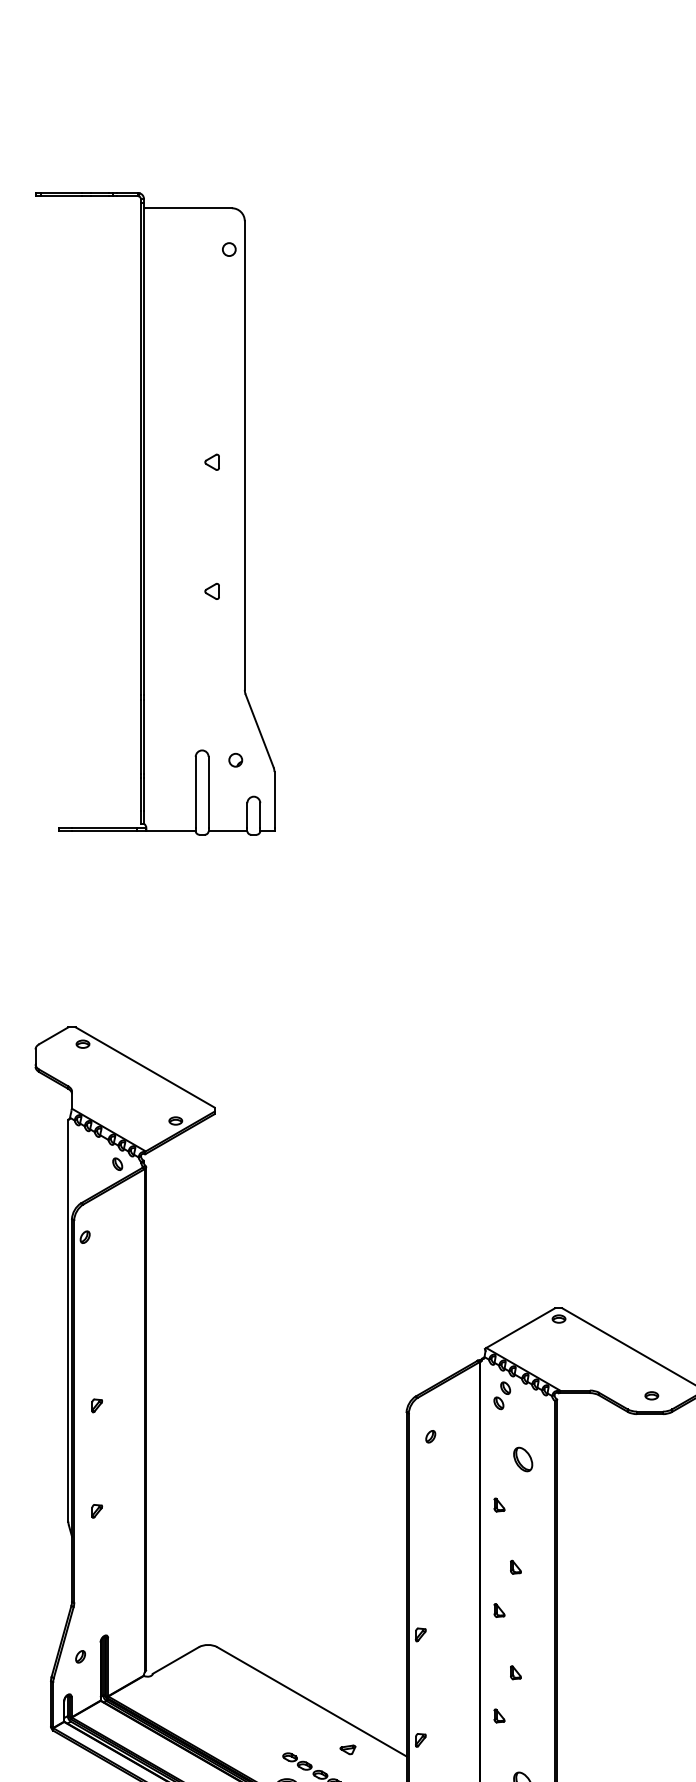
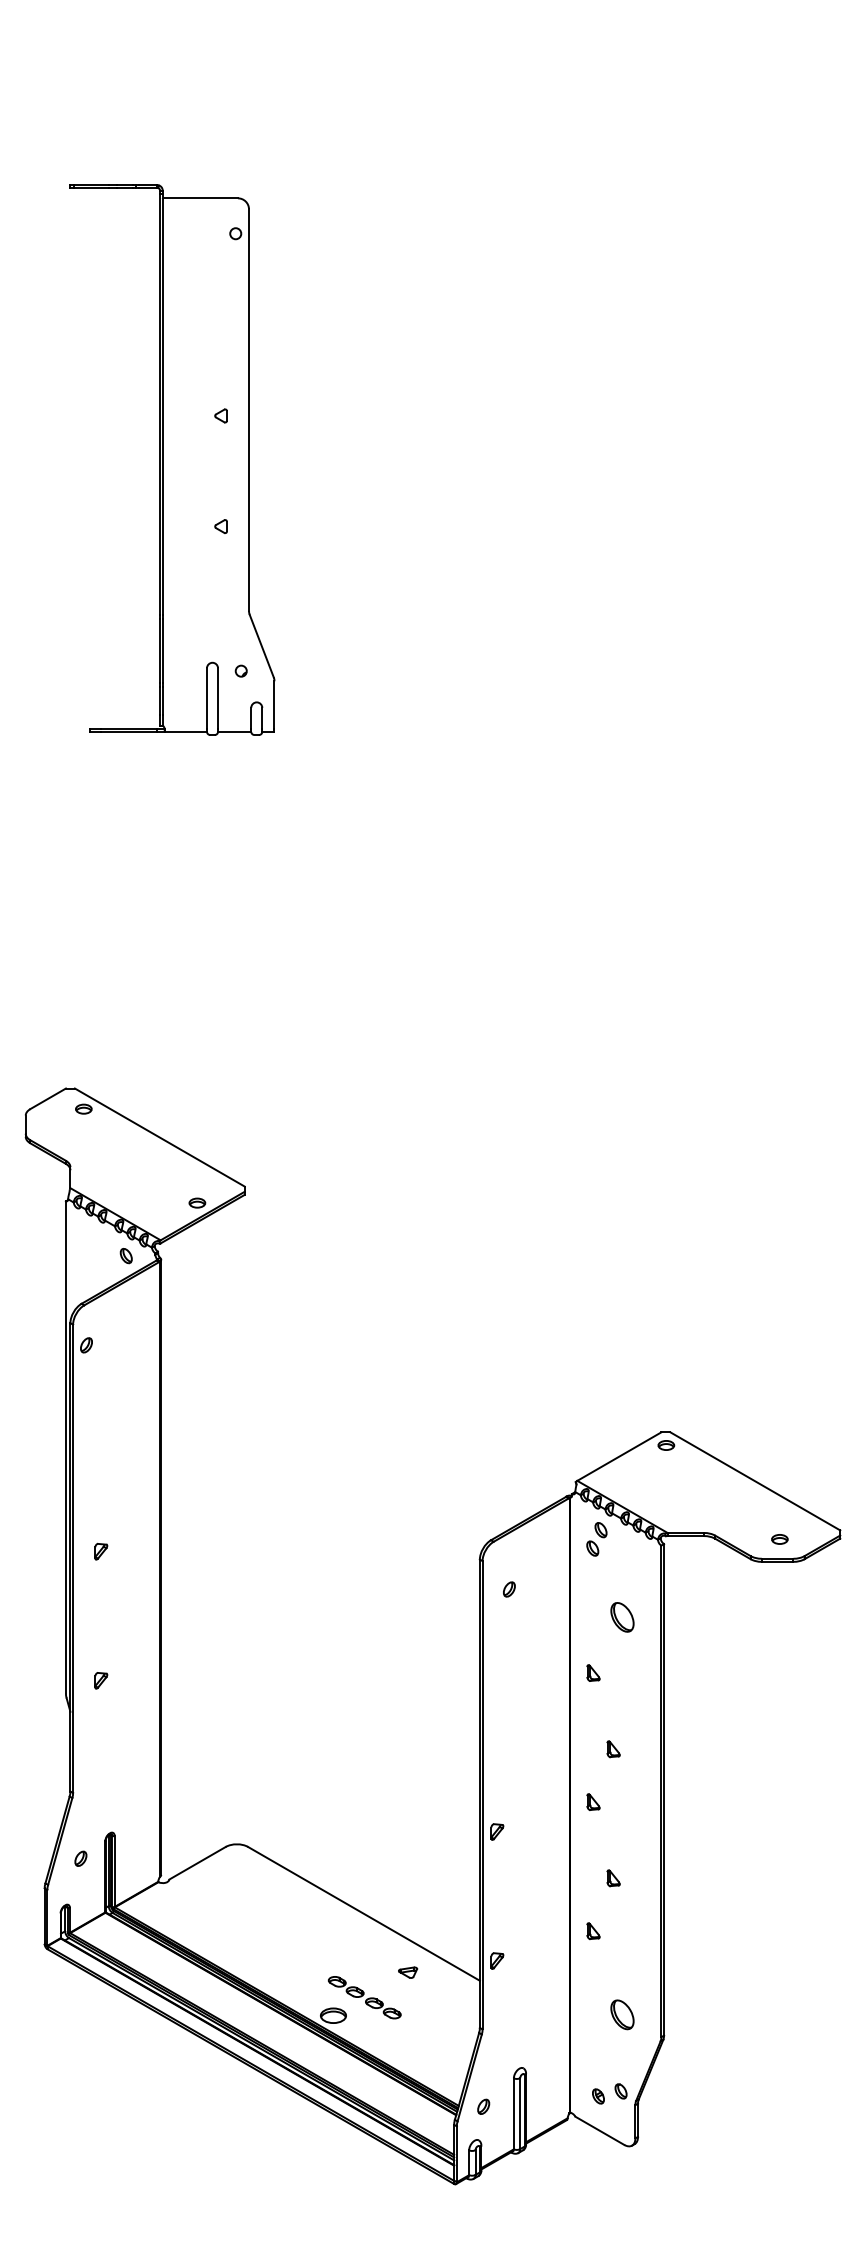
part: (155, 513) -> (172, 459), size x0.7

